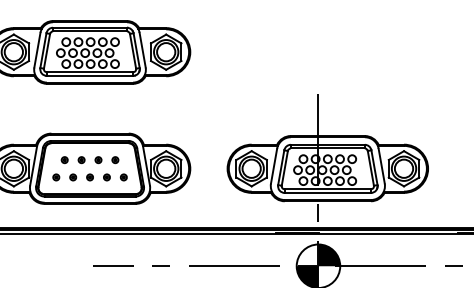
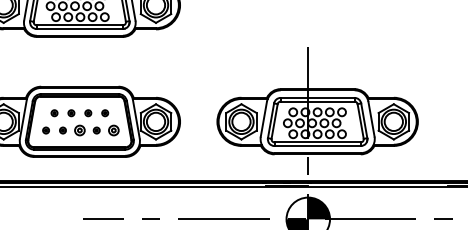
part: (89, 177) -> (79, 130), size x1.6
part: (123, 177) -> (113, 130), size x1.6

